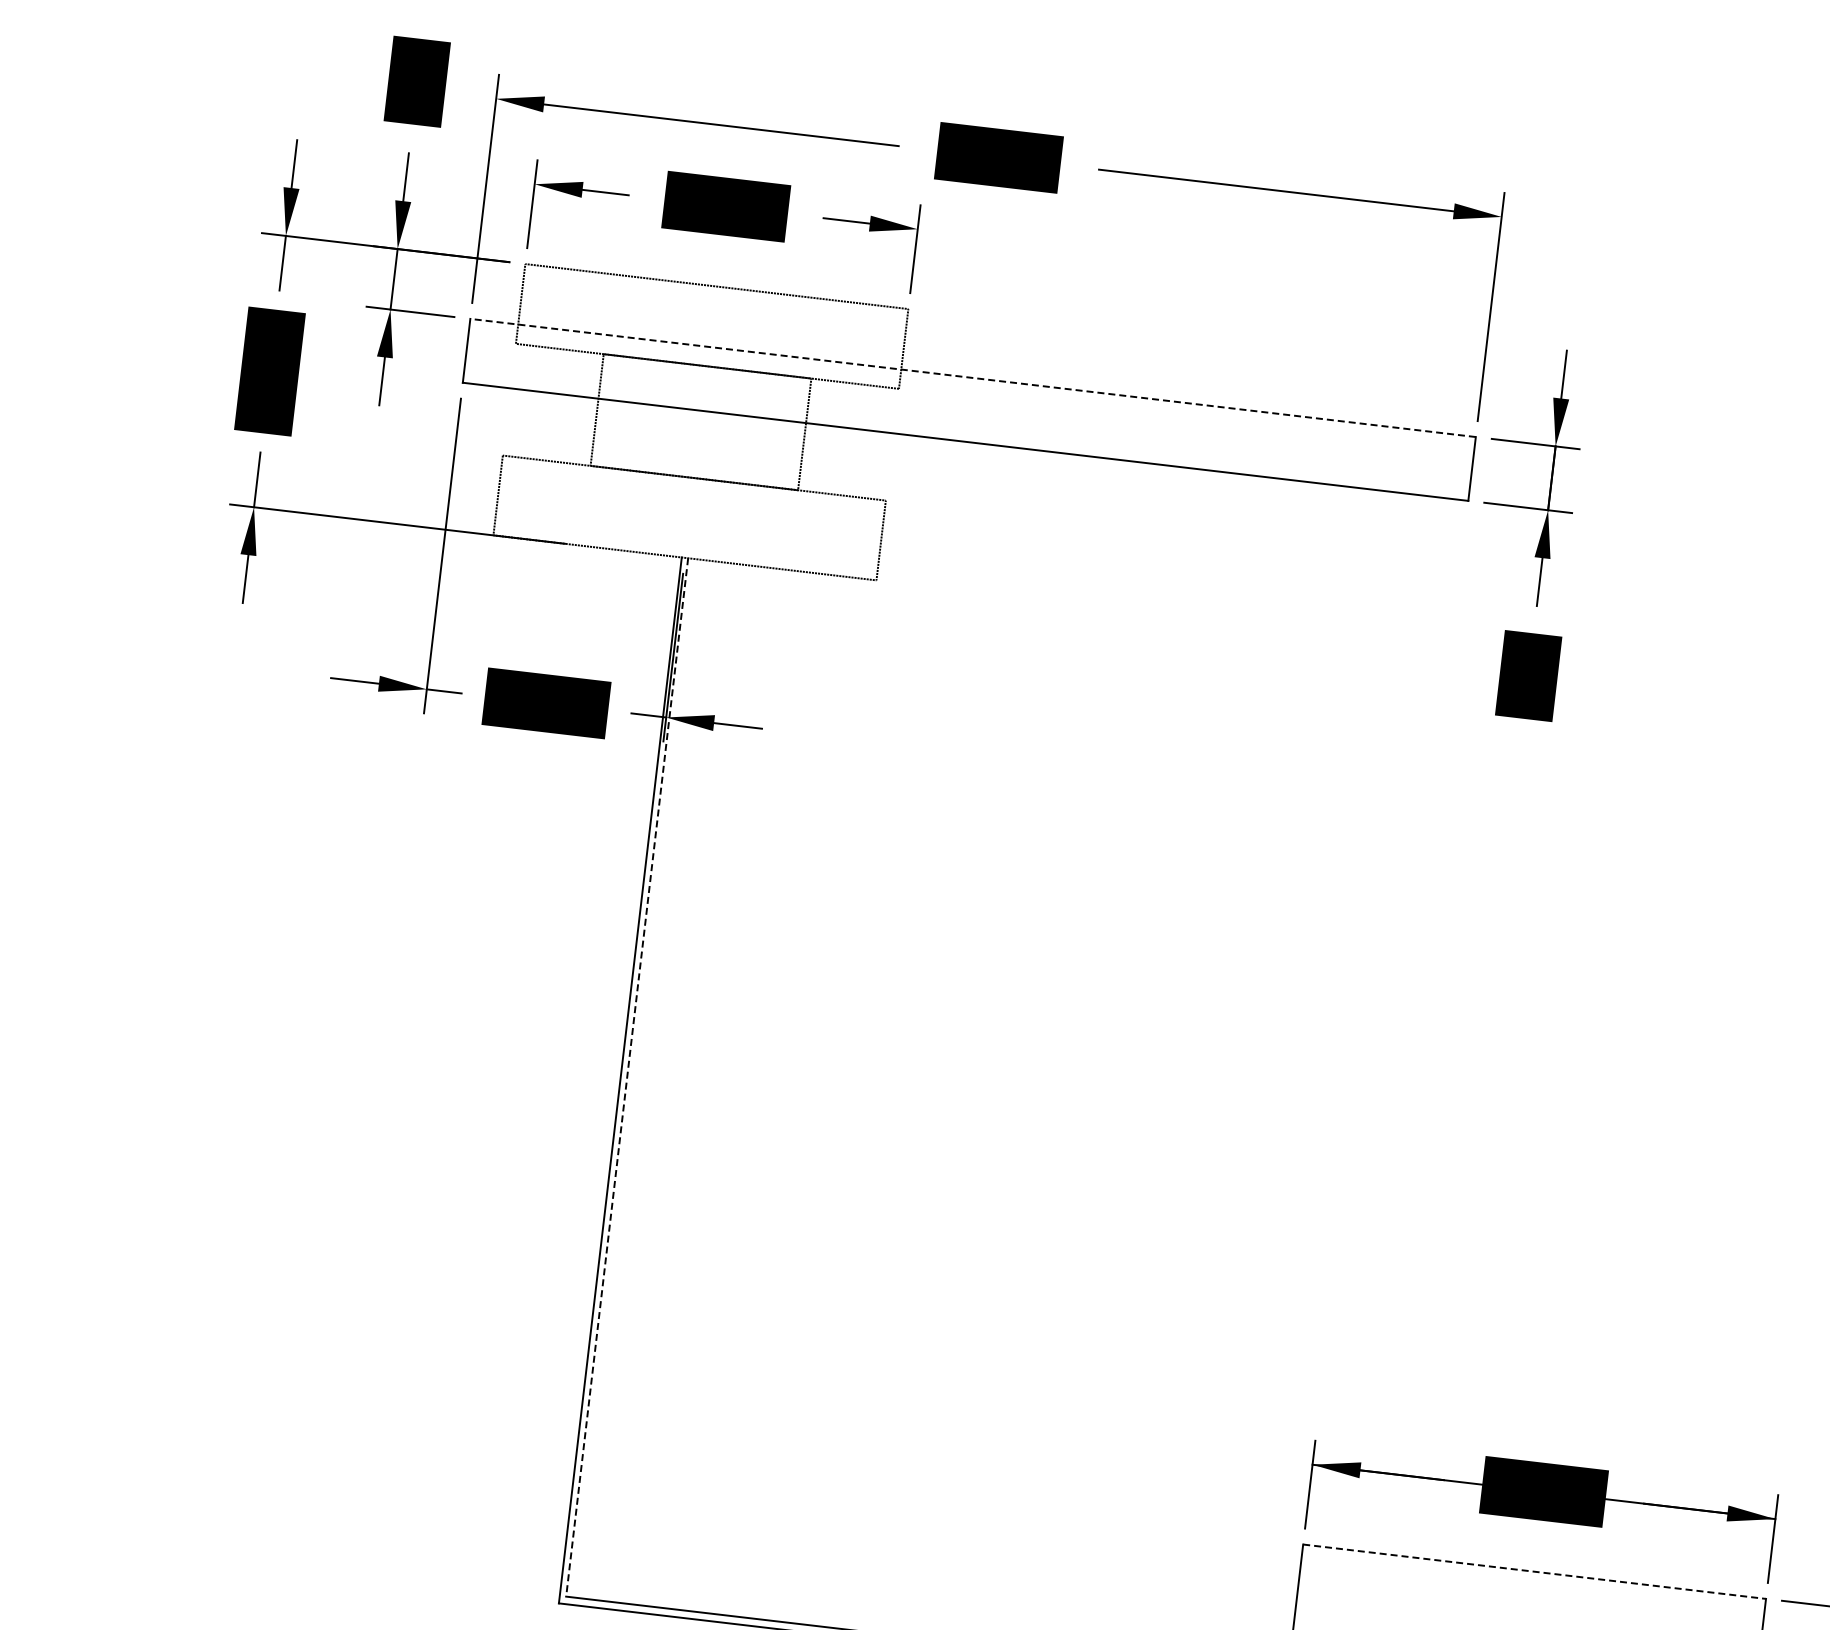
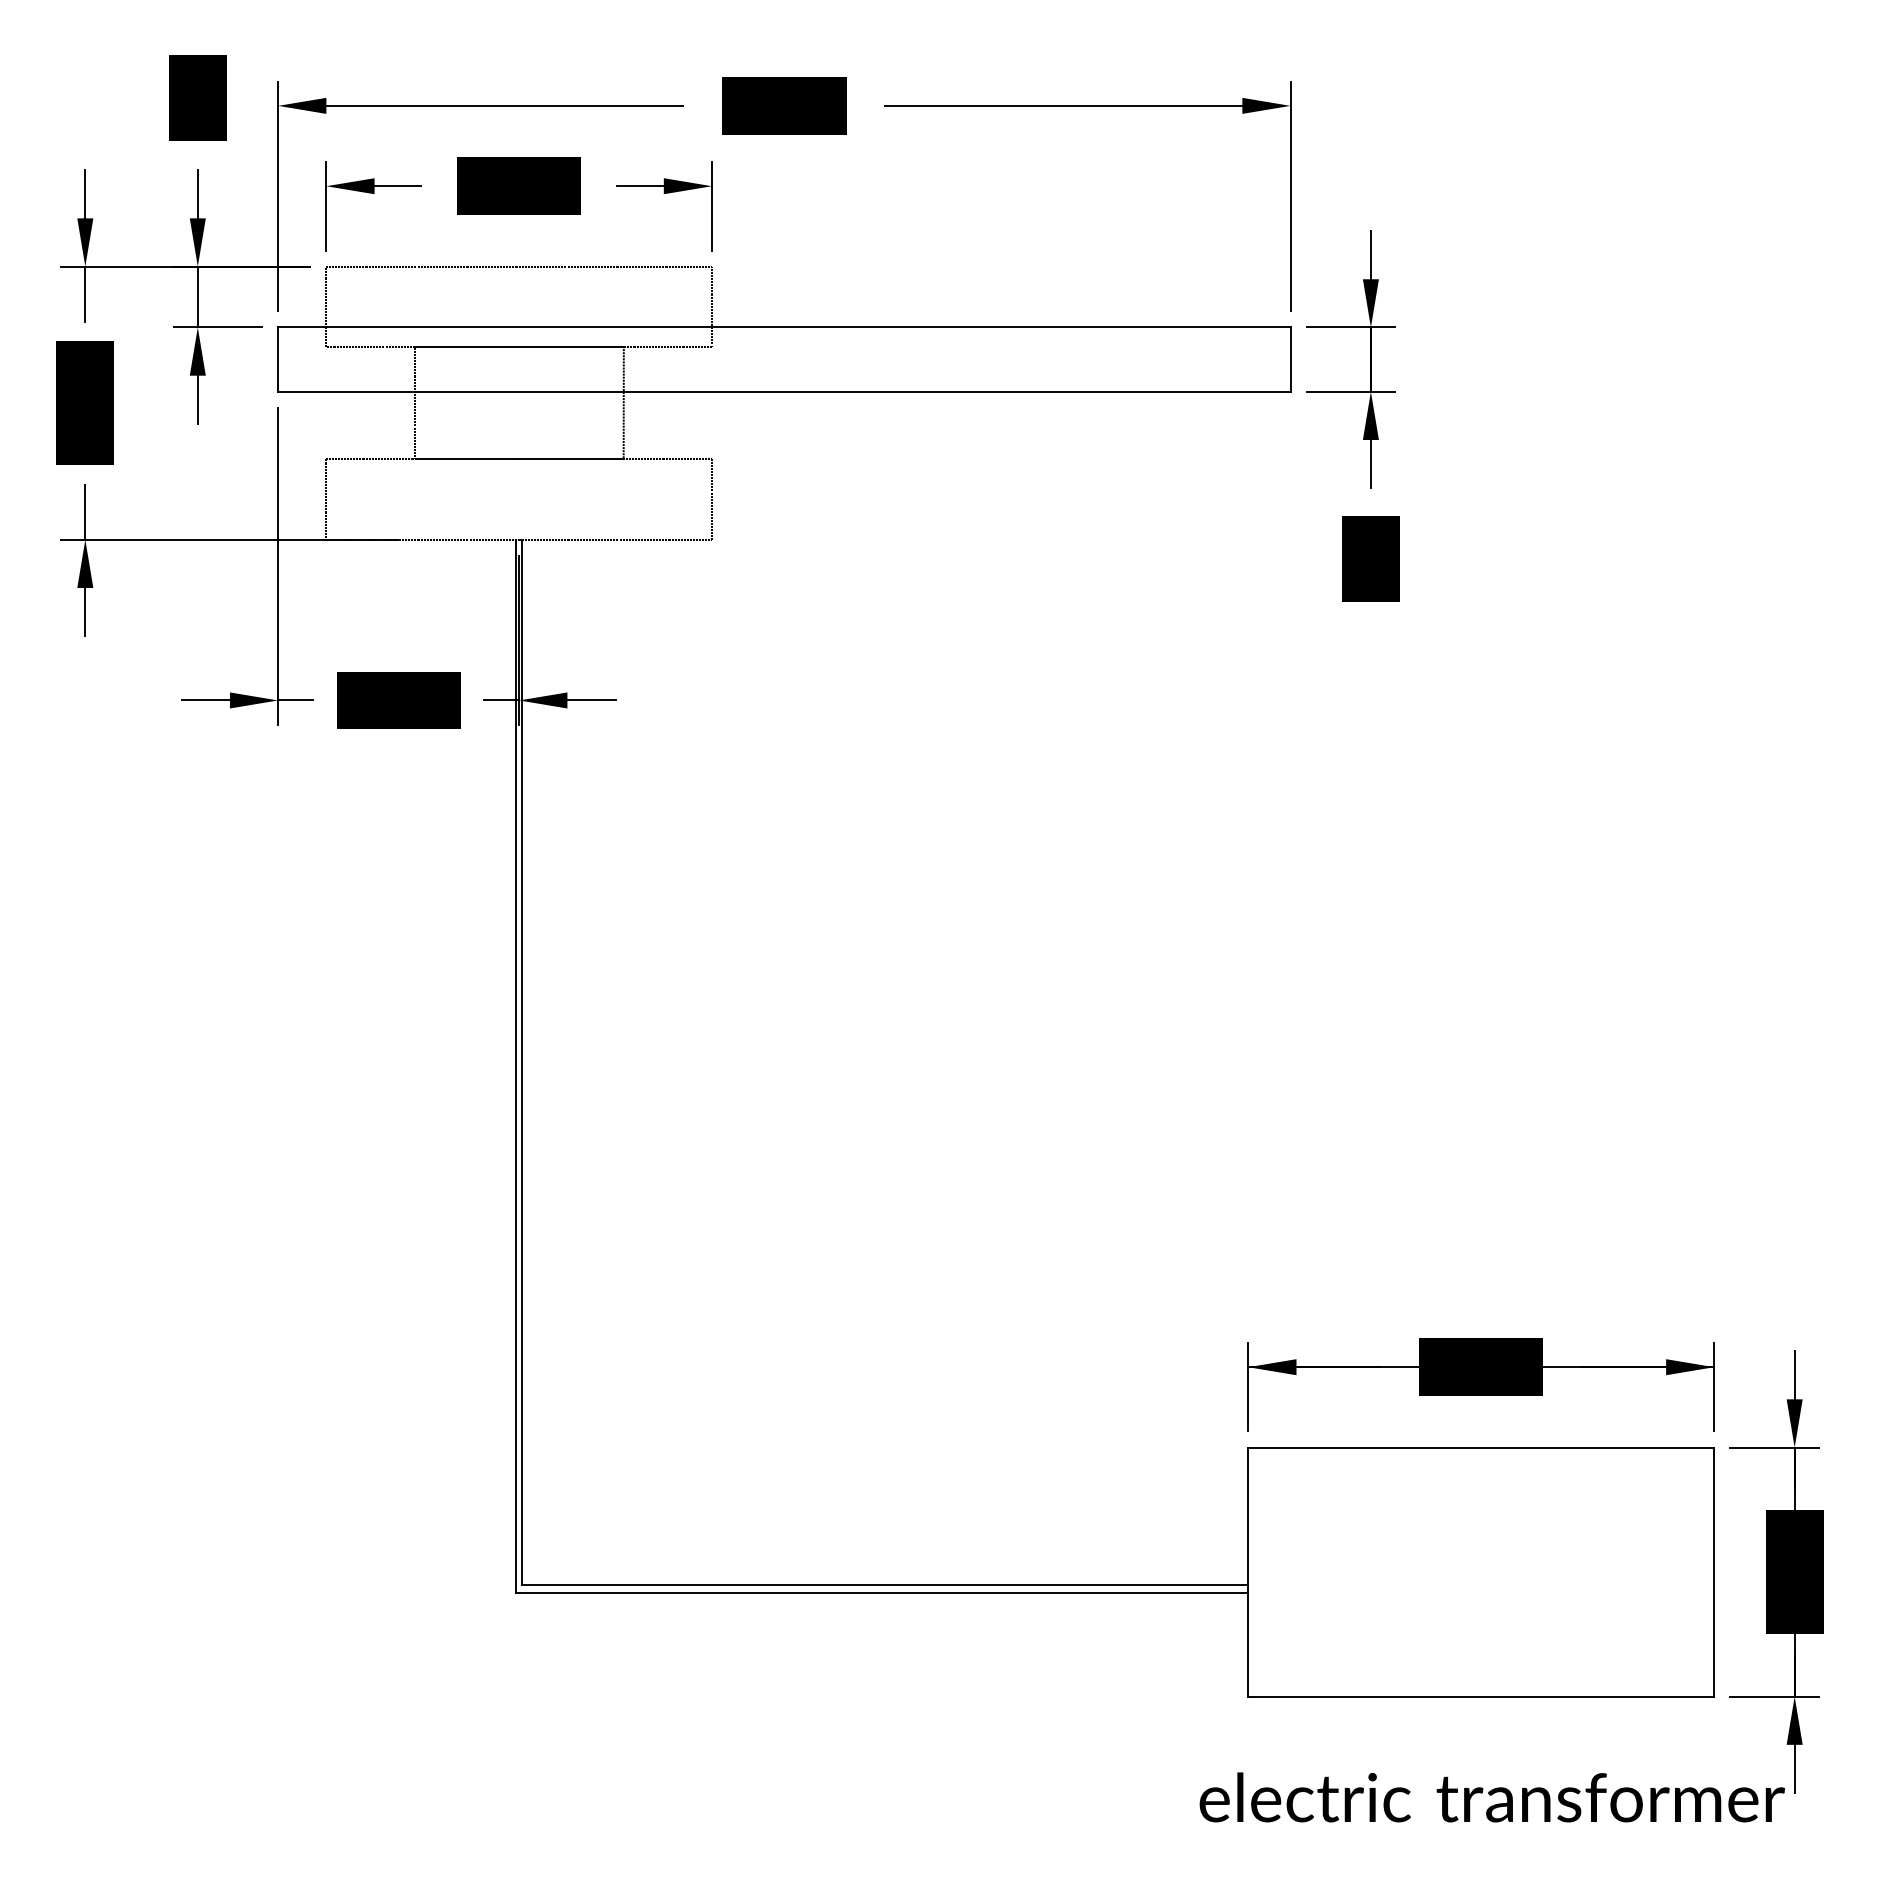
line: (972, 377) -> (783, 327), dashed -> solid
line: (627, 1077) -> (522, 1062), dashed -> solid
line: (1534, 1571) -> (1481, 1447), dashed -> solid

